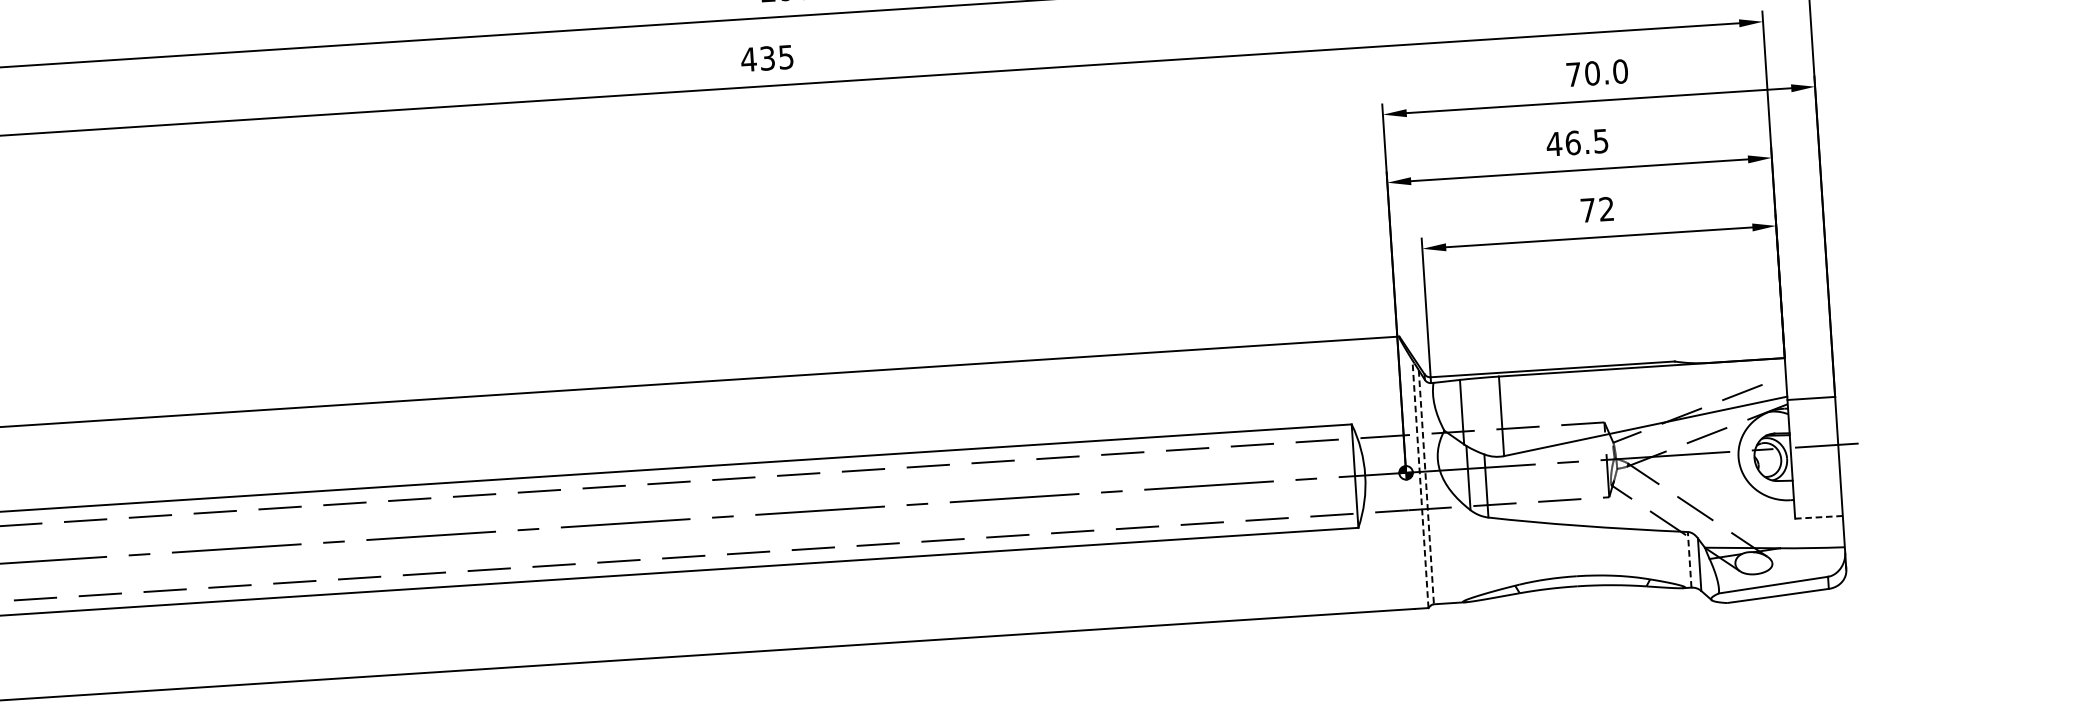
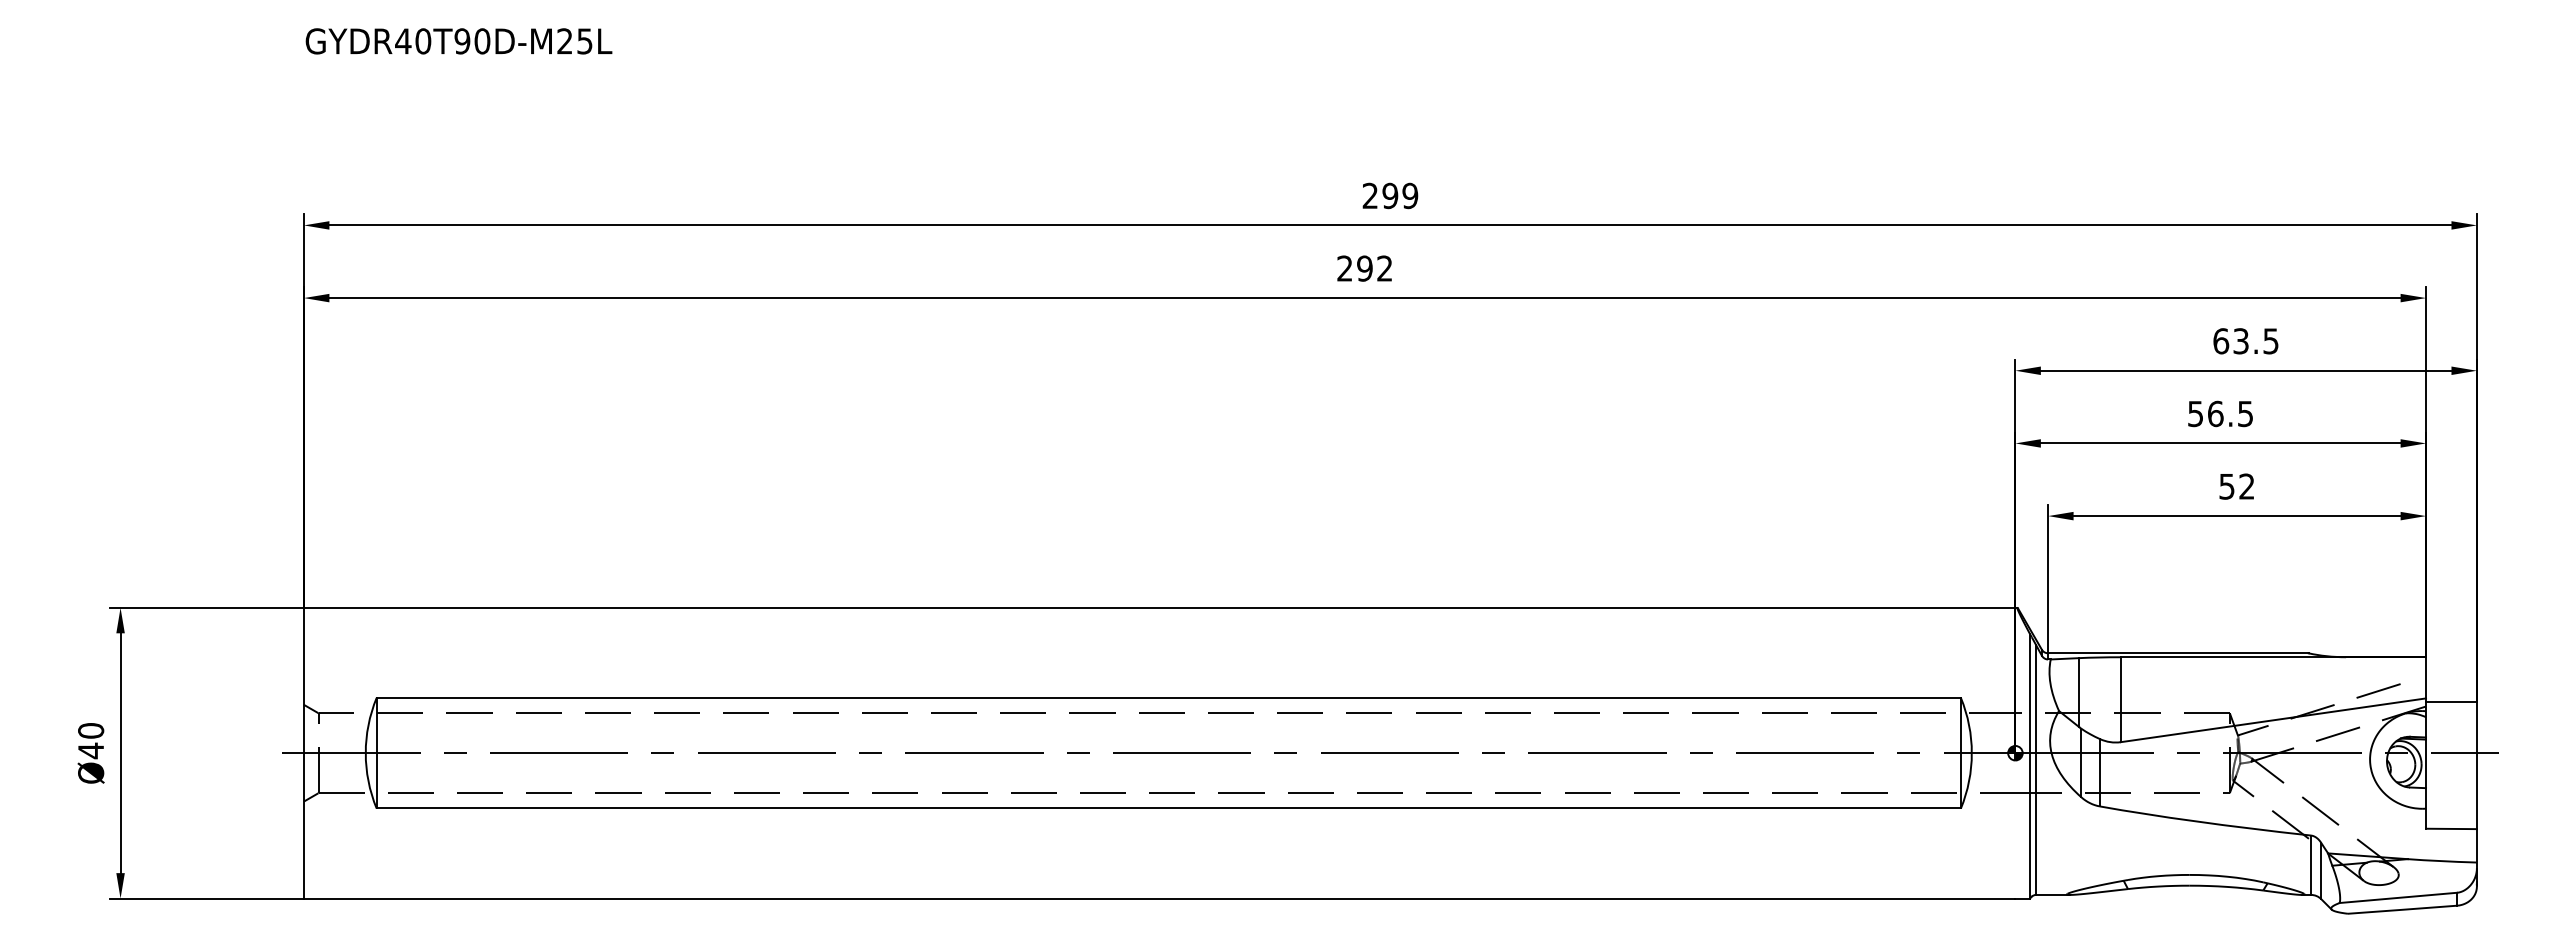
text: (767, 58) -> (1364, 268), 435 -> 292
text: (1596, 73) -> (2245, 341), 70.0 -> 63.5
text: (1554, 144) -> (2195, 414), 46.5 -> 56.5
text: (1587, 210) -> (2226, 486), 72 -> 52
line: (1420, 483) -> (2029, 765), dashed -> solid
line: (1426, 487) -> (2036, 770), dashed -> solid
line: (1818, 516) -> (2450, 828), dashed -> solid
line: (1690, 560) -> (2311, 865), dashed -> solid

